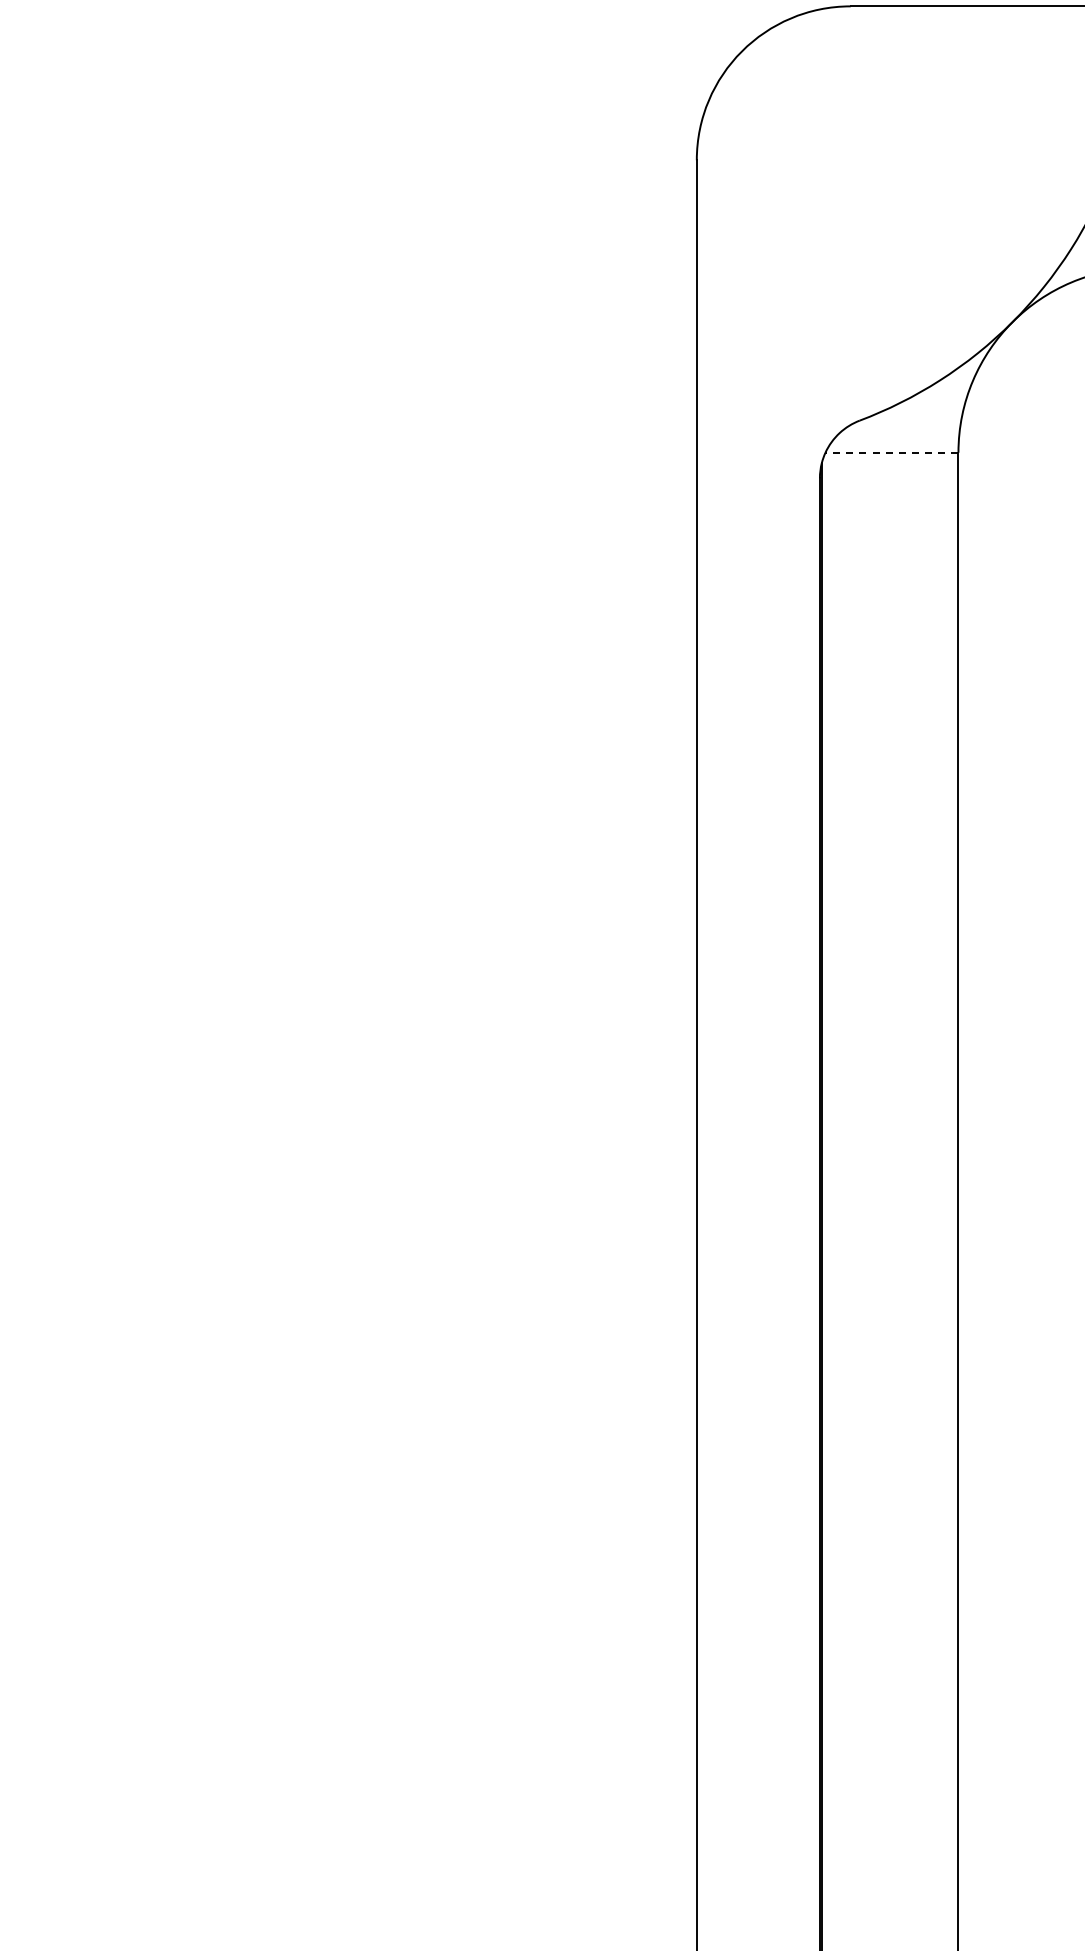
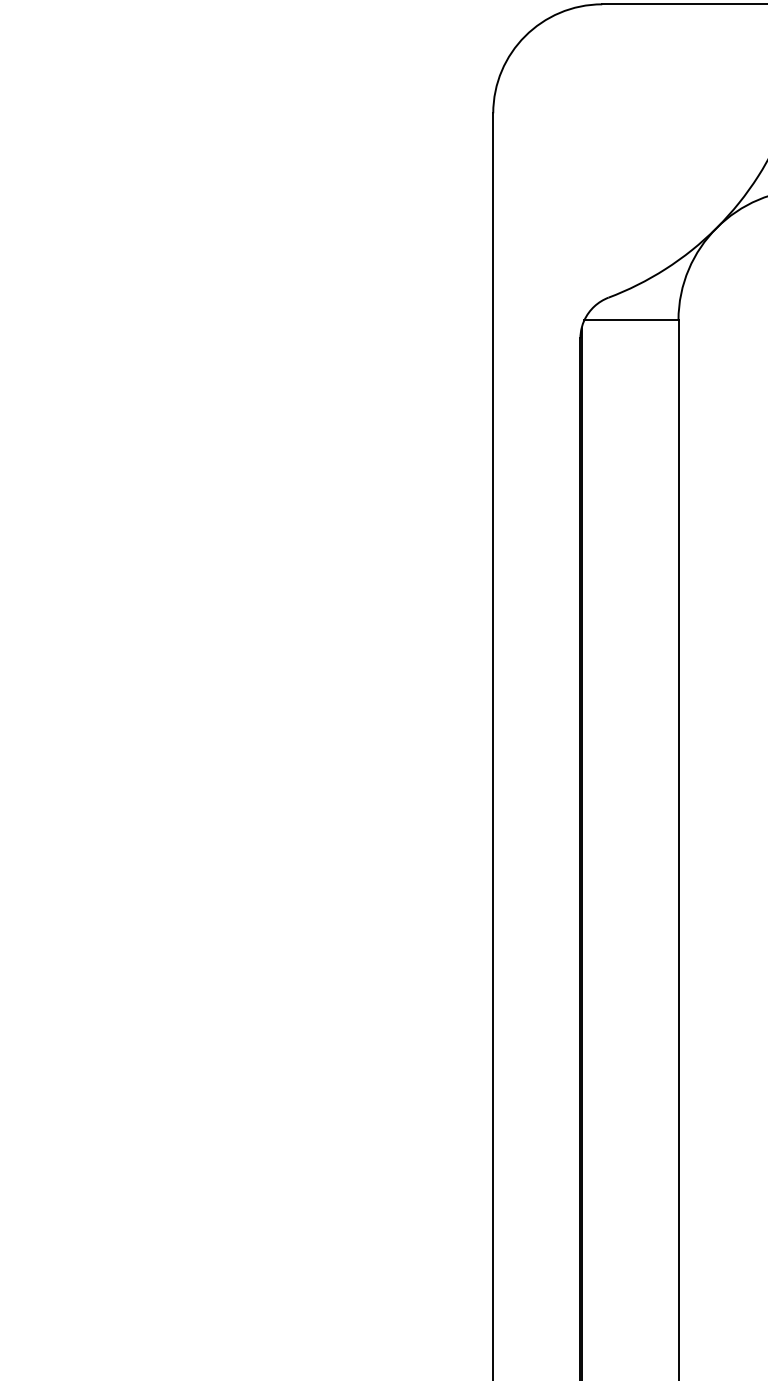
line: (891, 452) -> (631, 320), dashed -> solid

